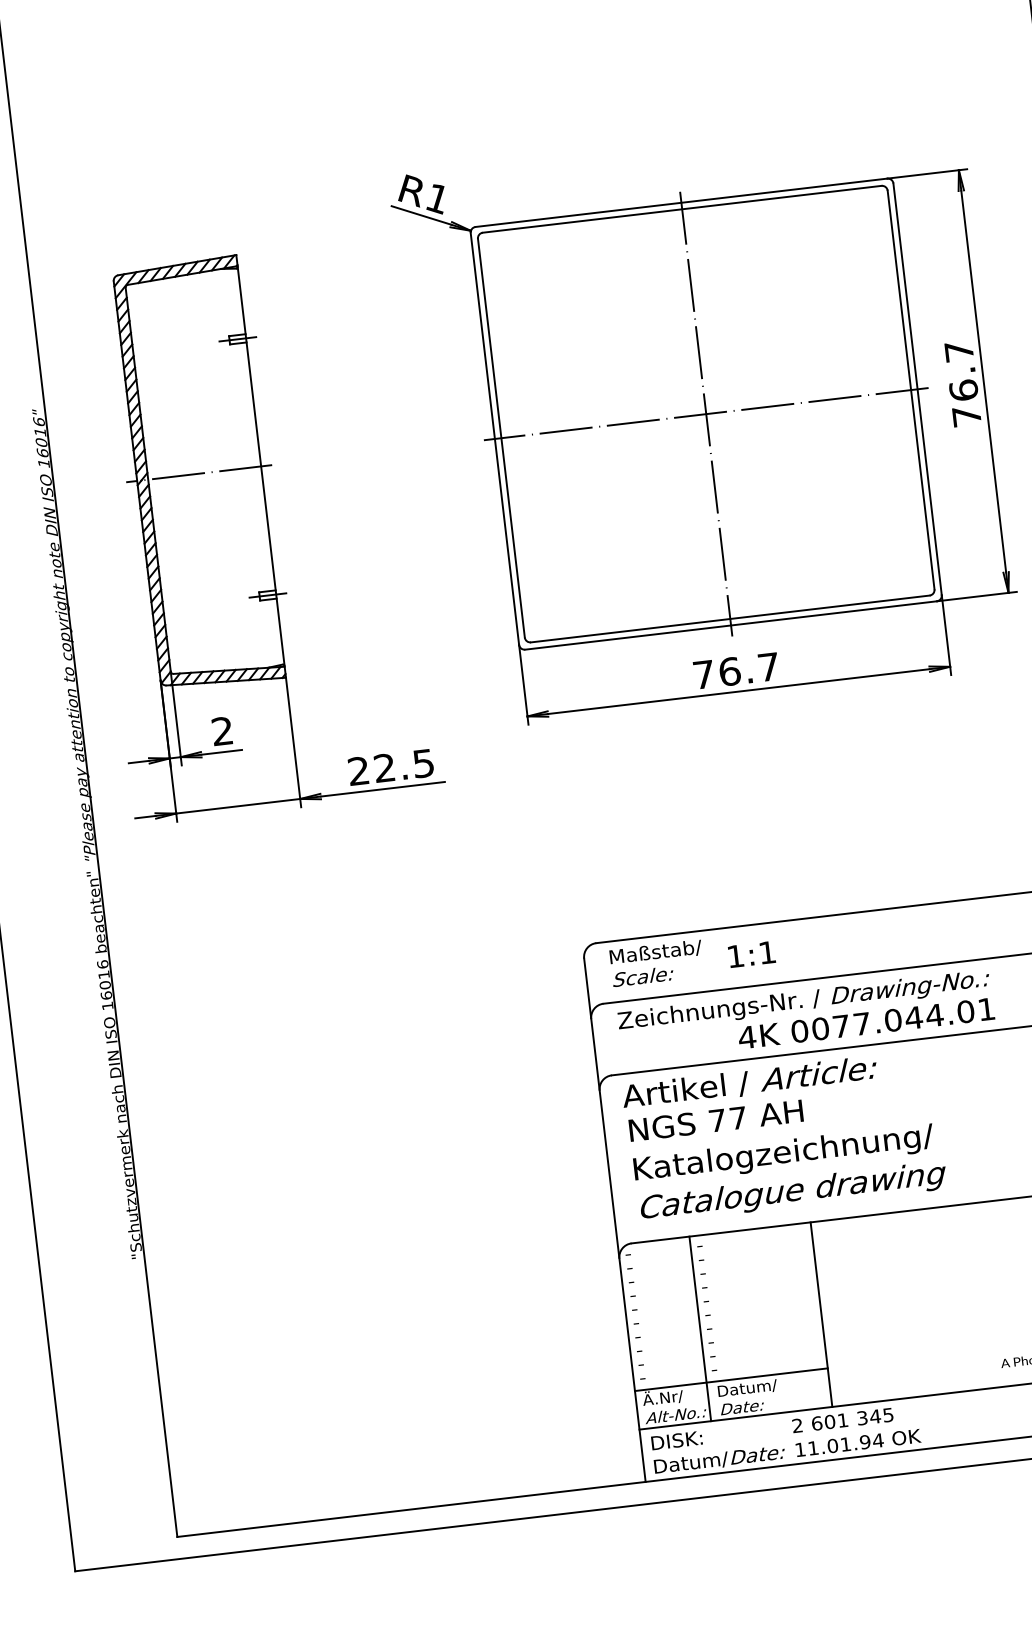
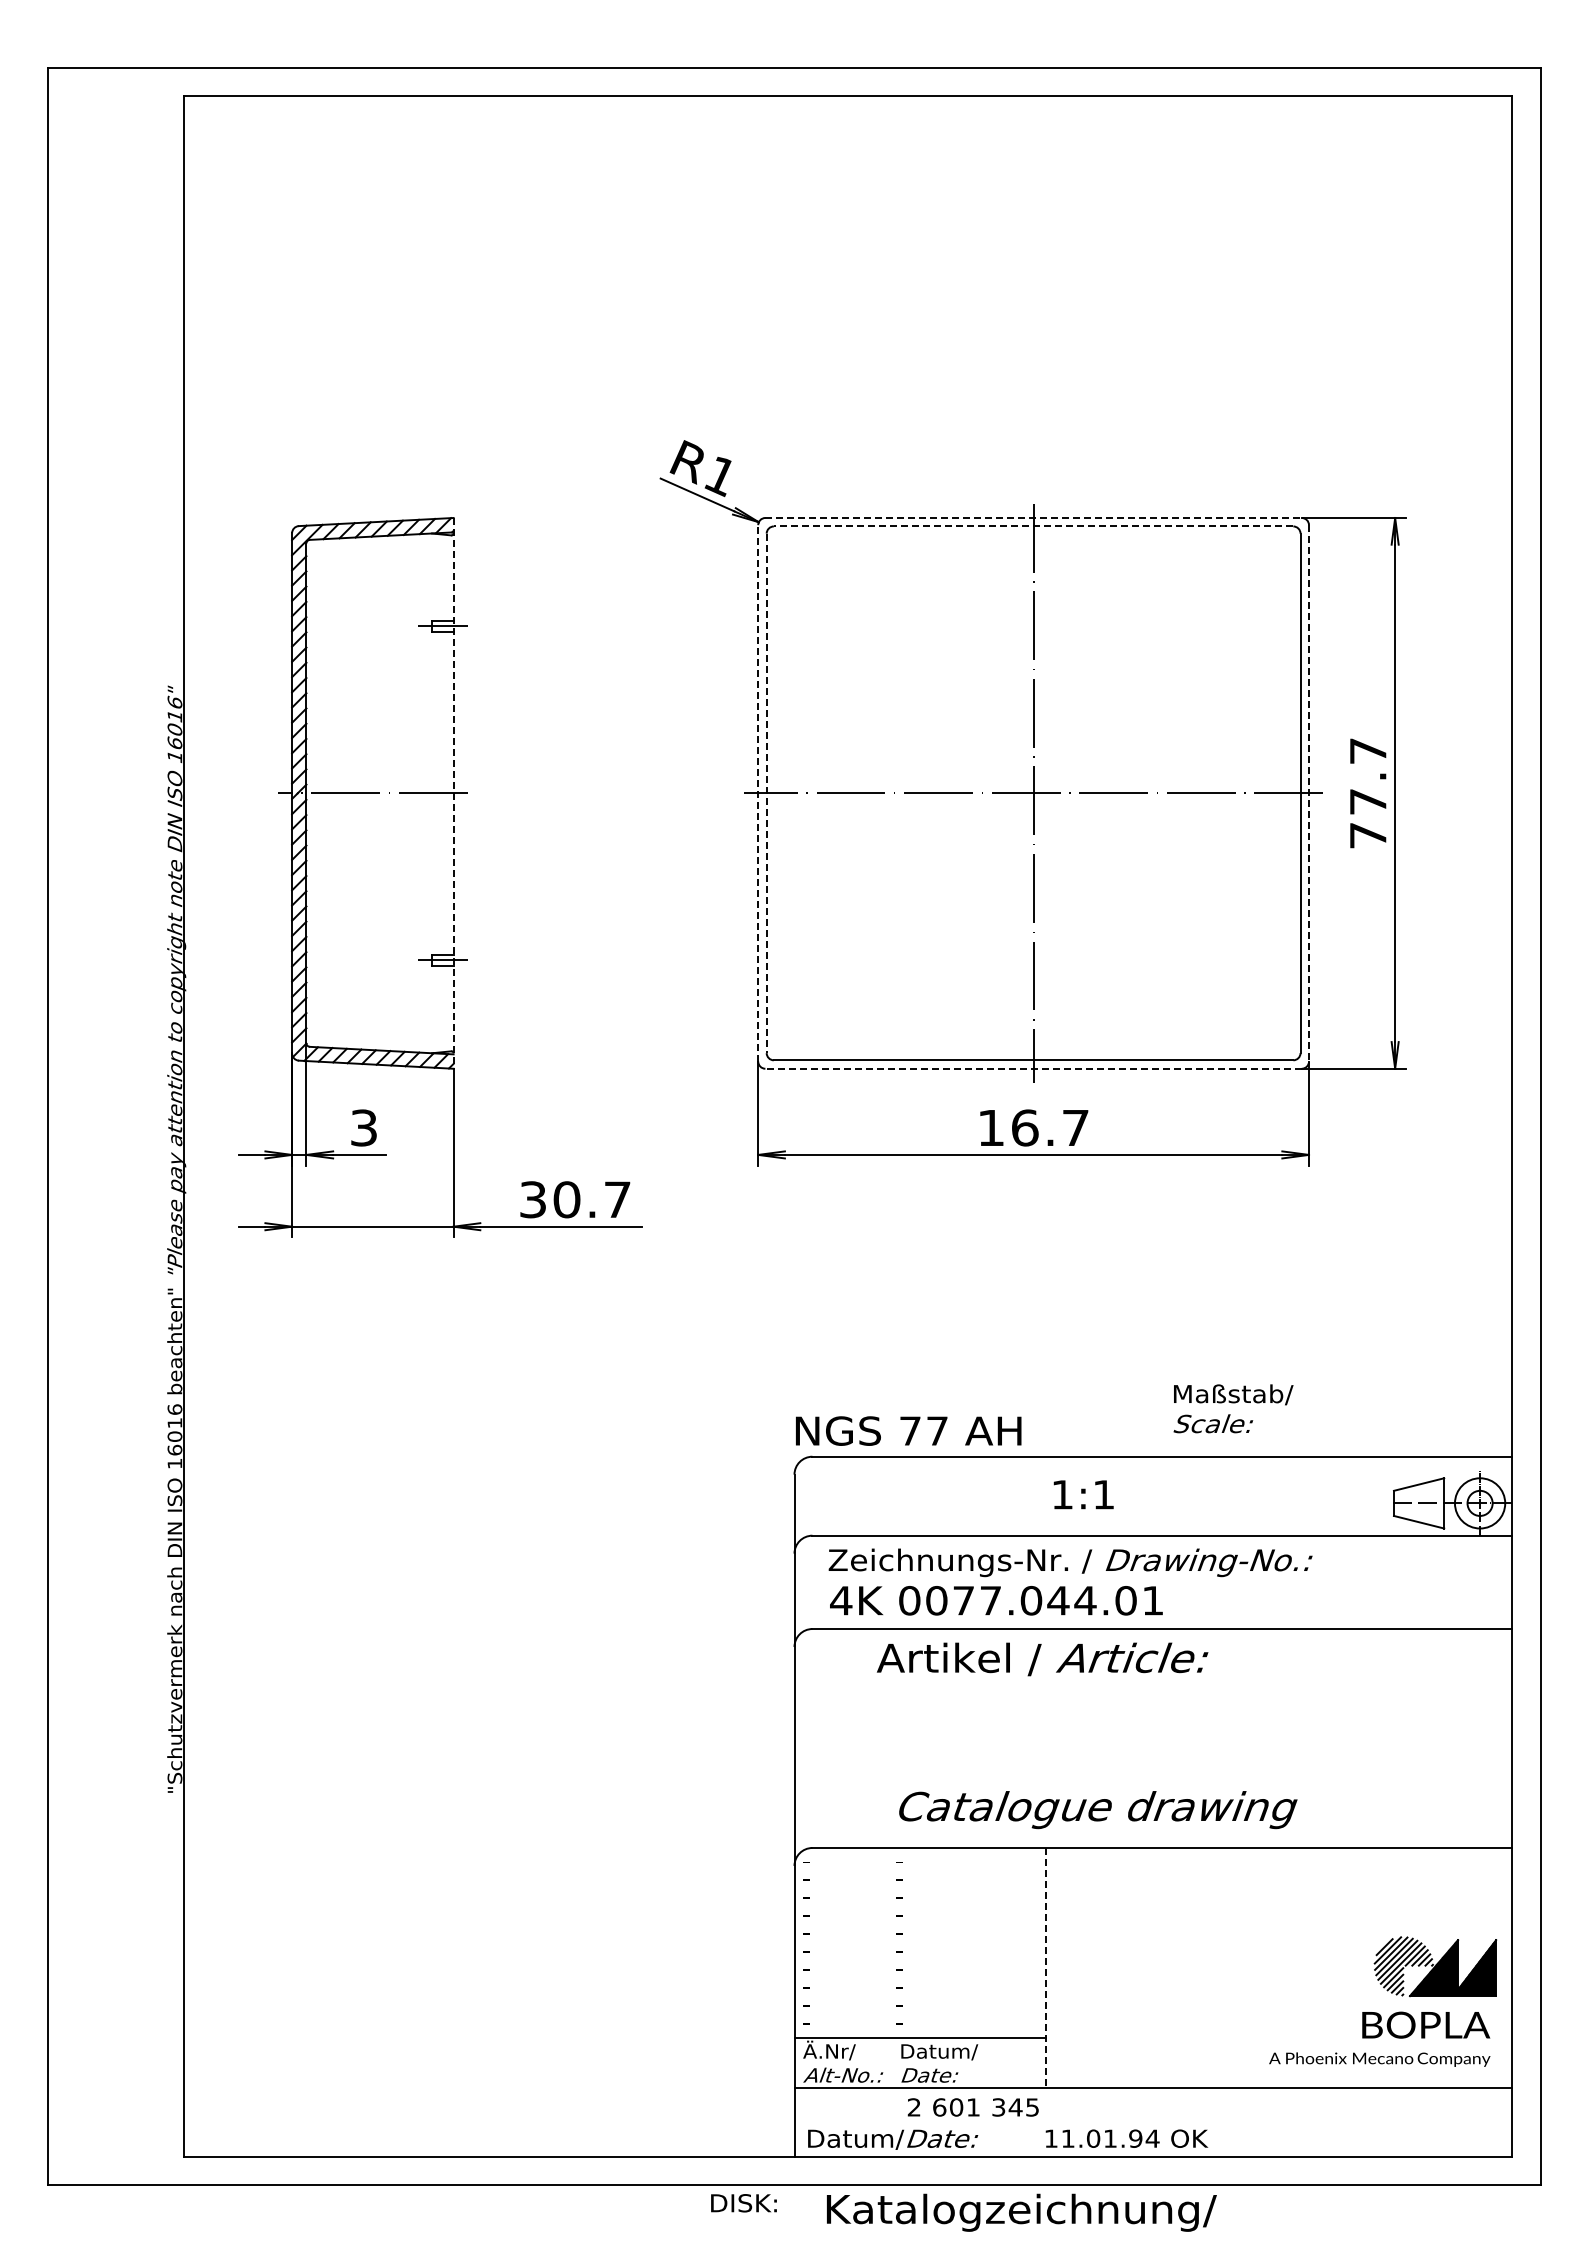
line: (682, 202) -> (1034, 517), solid -> dashed
line: (682, 209) -> (1033, 526), solid -> dashed
line: (917, 389) -> (1309, 793), solid -> dashed
text: (963, 390) -> (1367, 801), 76.7 -> 77.7
line: (495, 438) -> (758, 792), solid -> dashed
line: (501, 438) -> (766, 793), solid -> dashed
line: (261, 466) -> (453, 793), solid -> dashed
line: (730, 625) -> (1033, 1068), solid -> dashed
text: (703, 674) -> (990, 1127), 76.7 -> 16.7
text: (222, 730) -> (363, 1127), 2 -> 3
text: (391, 767) -> (575, 1199), 22.5 -> 30.7
text: (751, 954) -> (1083, 1494), moved
text: (657, 963) -> (1233, 1408), moved
text: (866, 1023) -> (996, 1600), moved
text: (749, 1082) -> (1042, 1659), moved
text: (715, 1120) -> (908, 1430), moved
text: (783, 1154) -> (1021, 2212), moved
text: (793, 1192) -> (1098, 1810), moved
line: (821, 1314) -> (1045, 1968), solid -> dashed
line: (699, 1328) -> (887, 1967), removed
text: (842, 1420) -> (972, 2107), moved
text: (676, 1440) -> (743, 2203), moved
text: (858, 1442) -> (1126, 2138), moved

